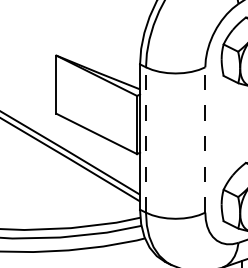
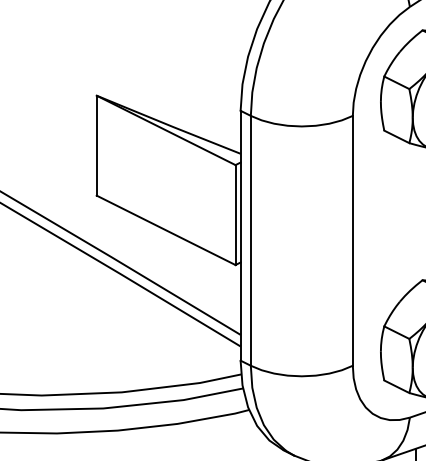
line: (146, 140) -> (251, 241), dashed -> solid
line: (205, 140) -> (353, 241), dashed -> solid

